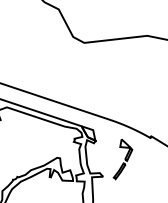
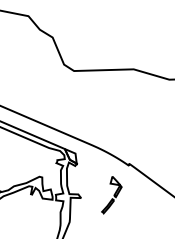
part: (122, 159) -> (111, 195), moved

